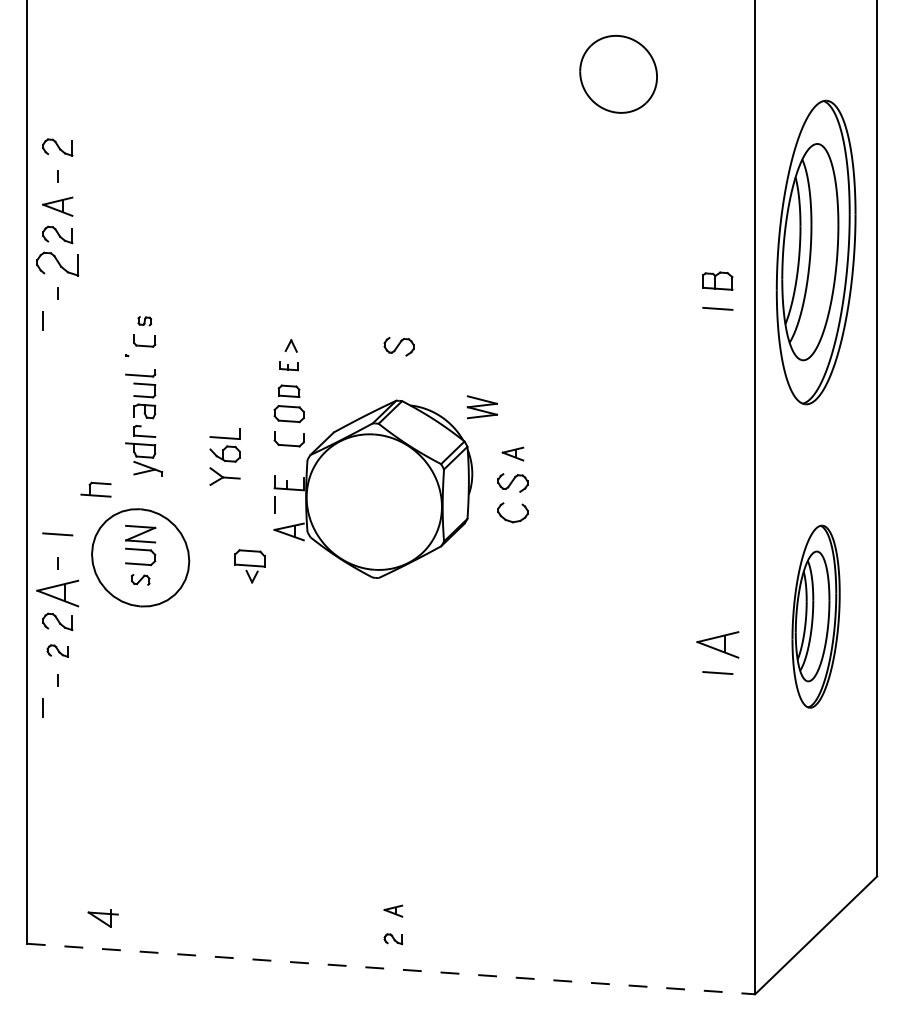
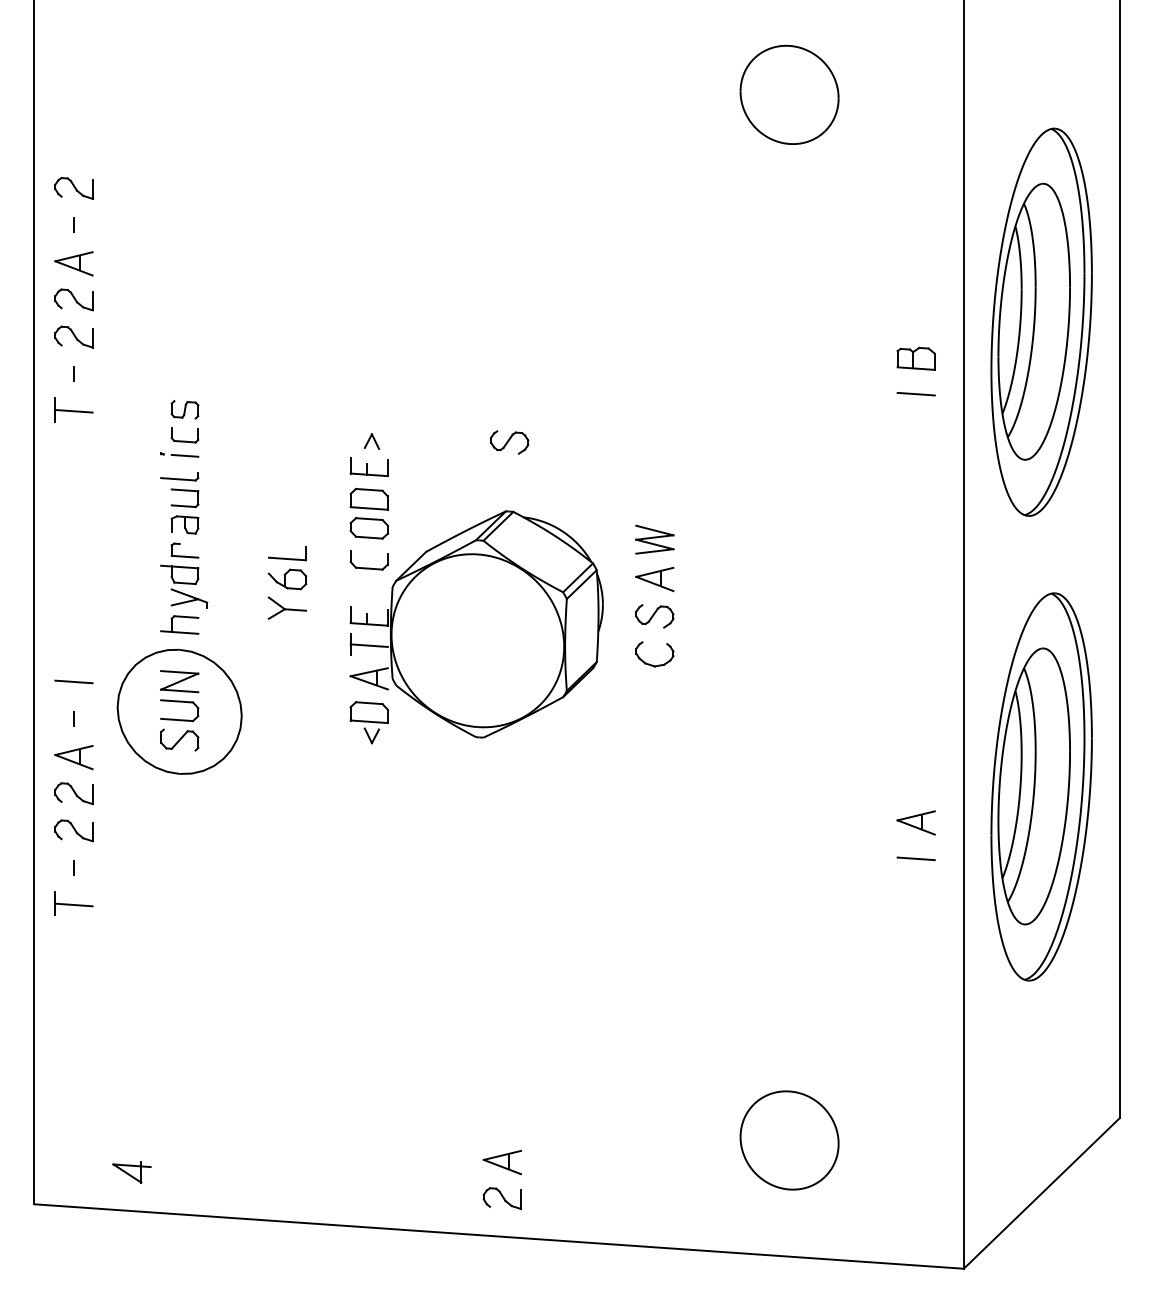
part: (57, 263) -> (73, 336), size x0.71
part: (144, 320) -> (184, 409), size x1.67
line: (57, 322) -> (73, 411), added
line: (144, 356) -> (184, 455), added
part: (288, 365) -> (368, 466), size x1.67
part: (288, 391) -> (368, 499), size x1.43
part: (482, 407) -> (654, 539), moved
part: (512, 454) -> (654, 579), size x1.43
part: (95, 483) -> (179, 617), moved
line: (288, 505) -> (368, 645), added
part: (249, 566) -> (368, 722), moved
part: (140, 579) -> (179, 739), size x1.67
part: (57, 593) -> (73, 757), size x0.71
part: (816, 616) -> (1041, 786), size x1.67
part: (717, 644) -> (915, 822), size x0.71
part: (57, 650) -> (73, 830), size x1.43
line: (57, 708) -> (73, 904), added
part: (618, 893) -> (789, 1140), added
part: (392, 911) -> (501, 1162), size x1.67
part: (392, 939) -> (501, 1198), size x1.67
line: (391, 969) -> (499, 1236), dashed -> solid

